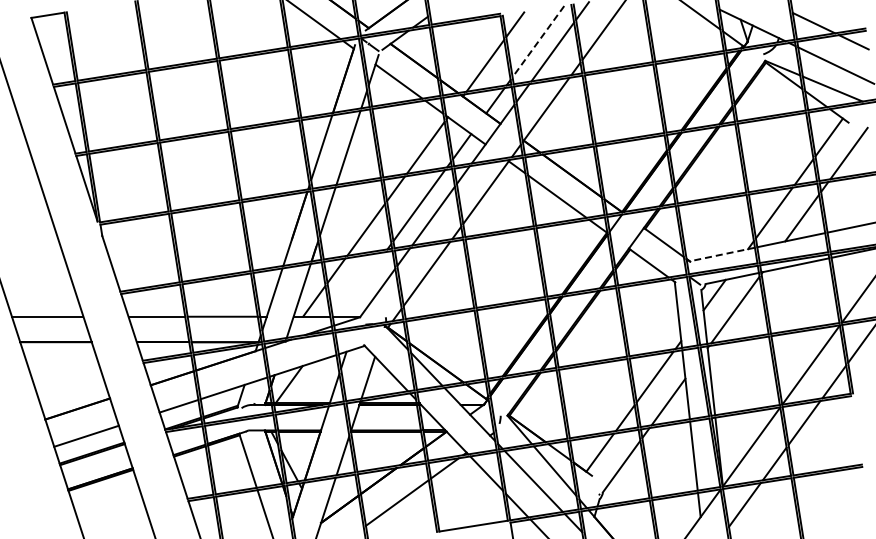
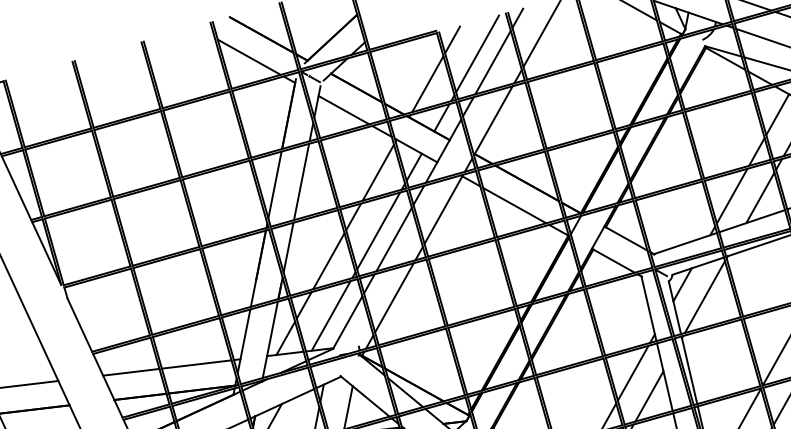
line: (538, 41) -> (477, 53), dashed -> solid
line: (721, 254) -> (684, 243), dashed -> solid
line: (361, 284) -> (330, 316), added

